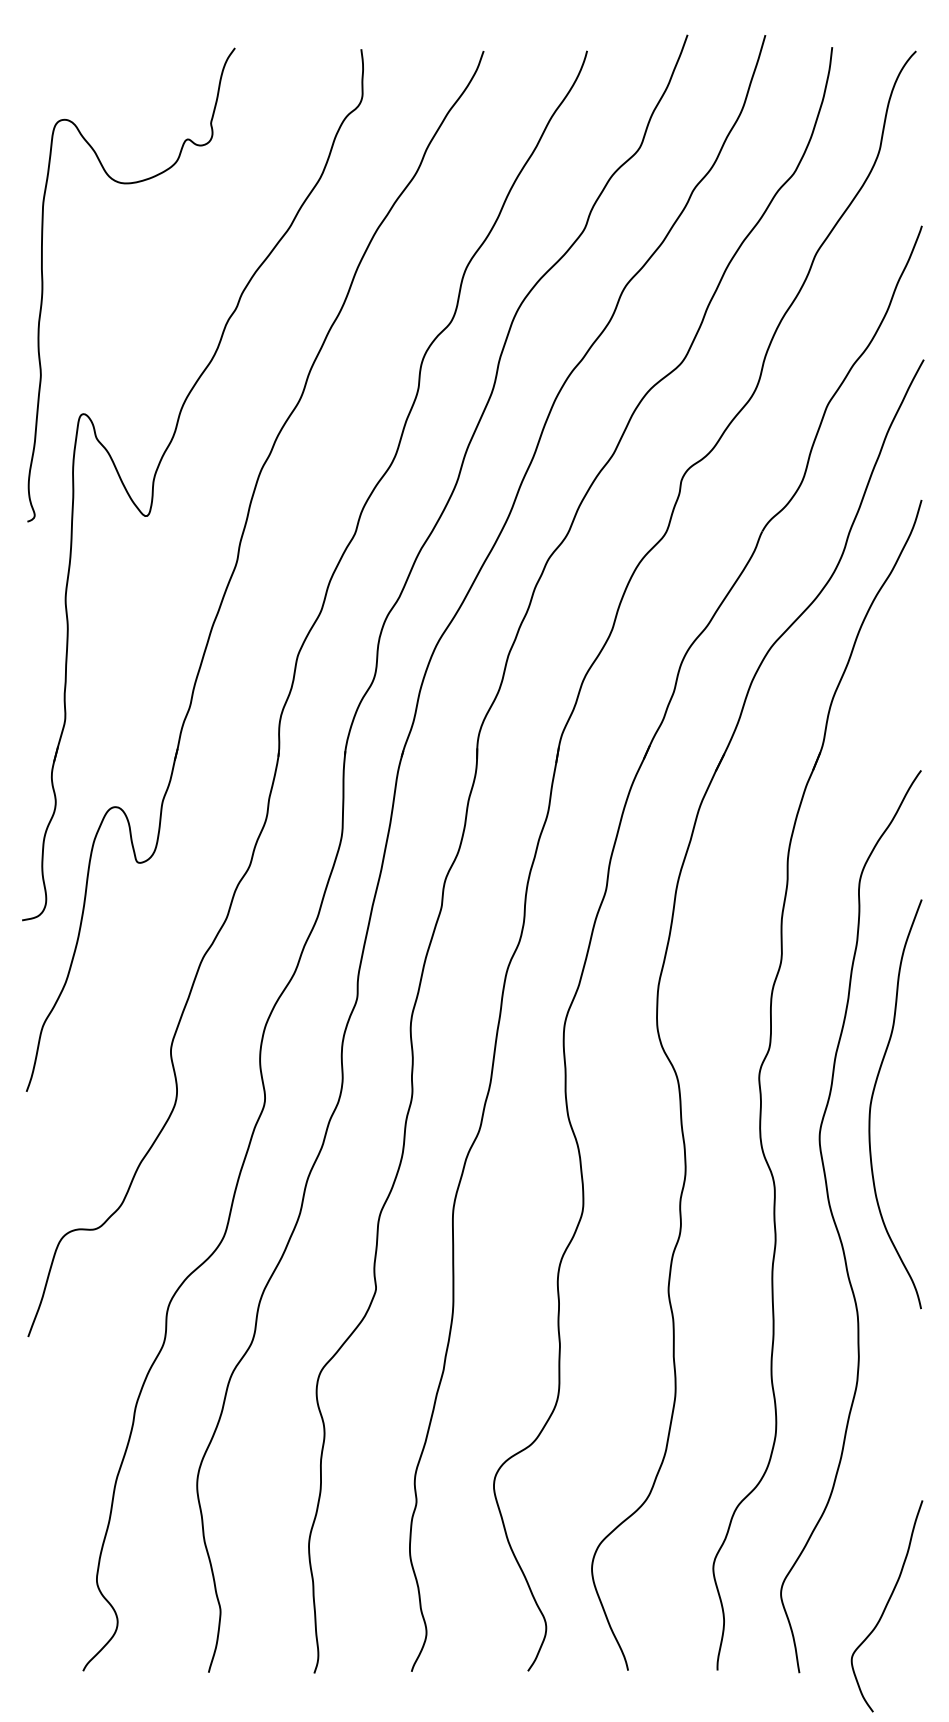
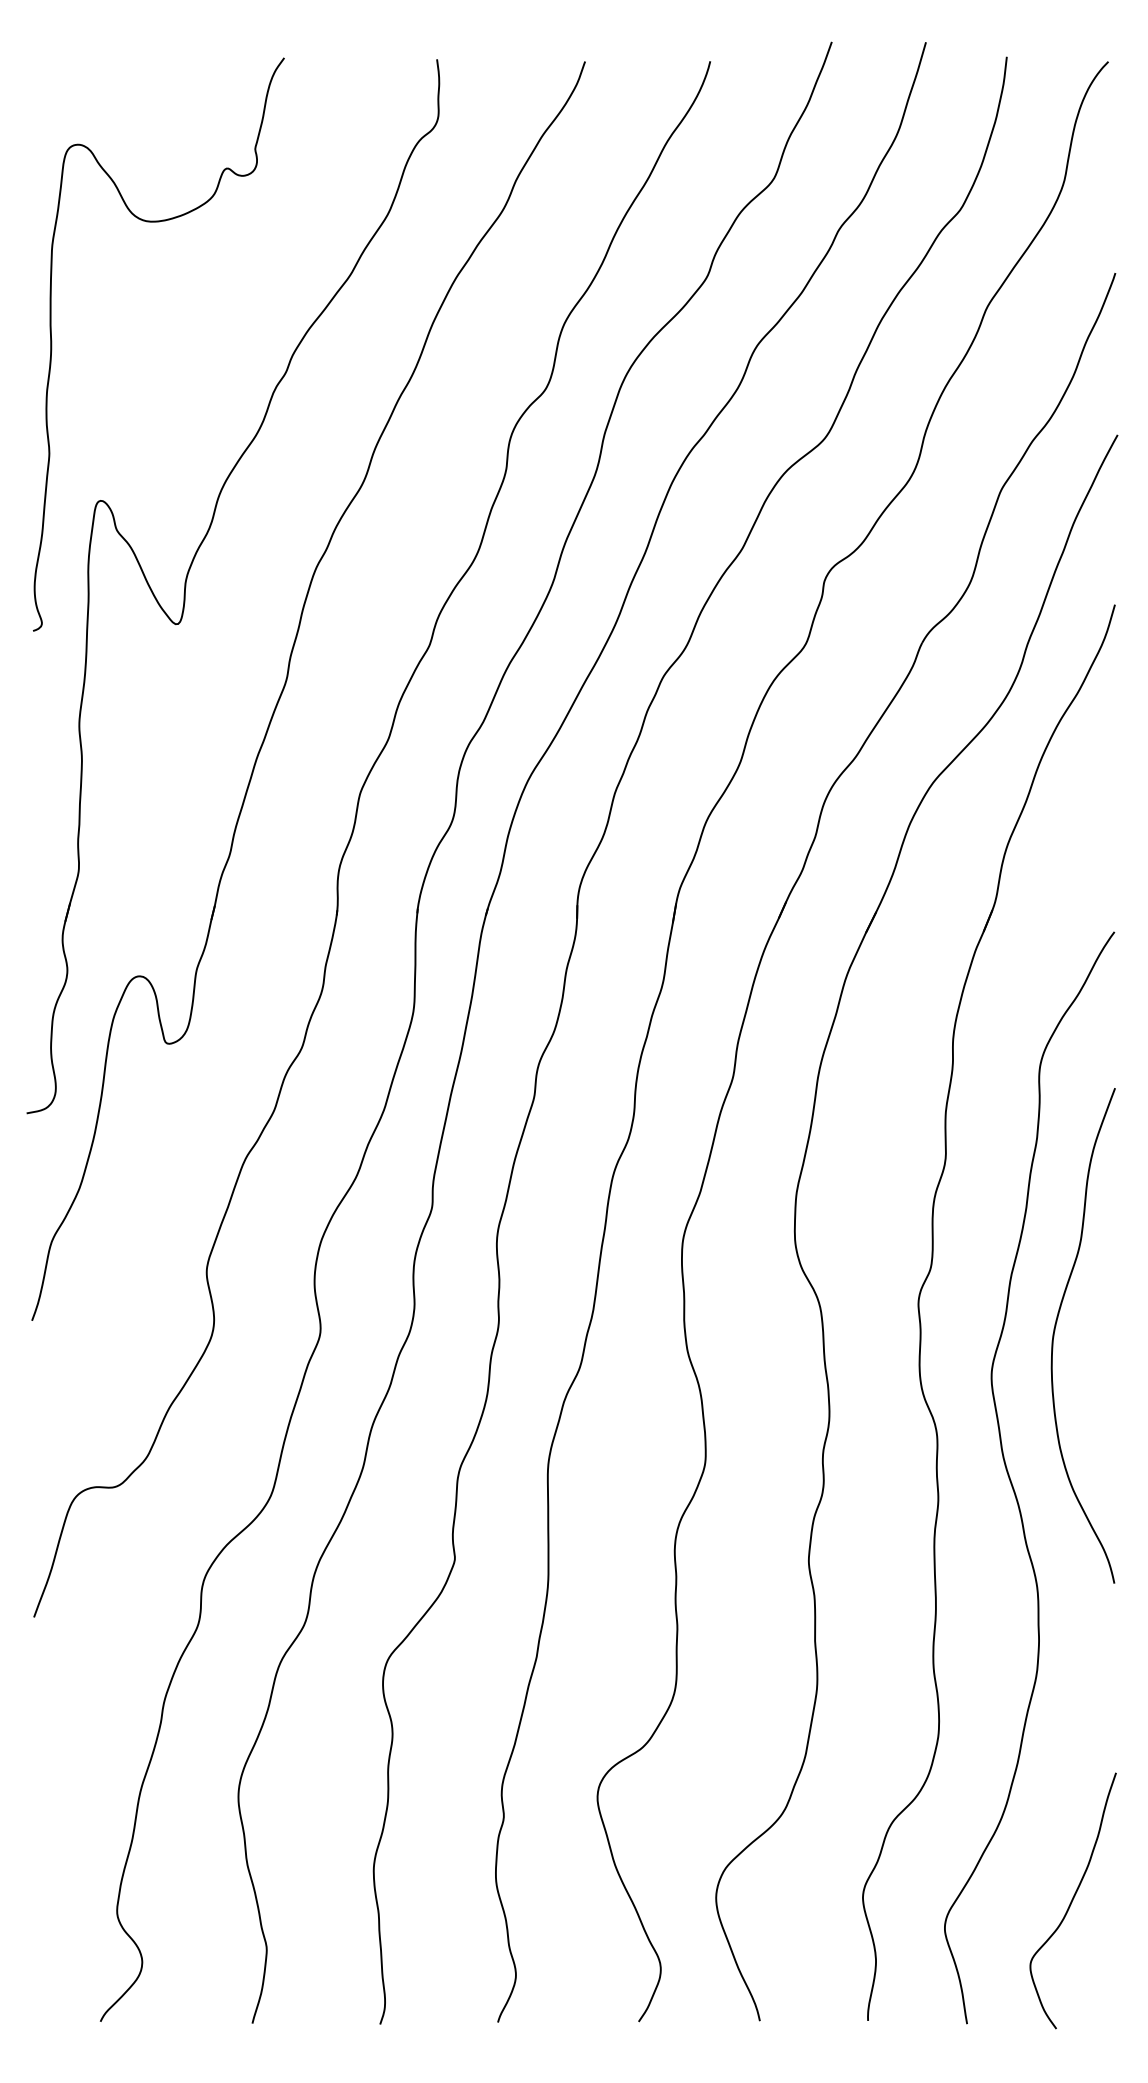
curve: (886, 1606) -> (1072, 1901), moved

